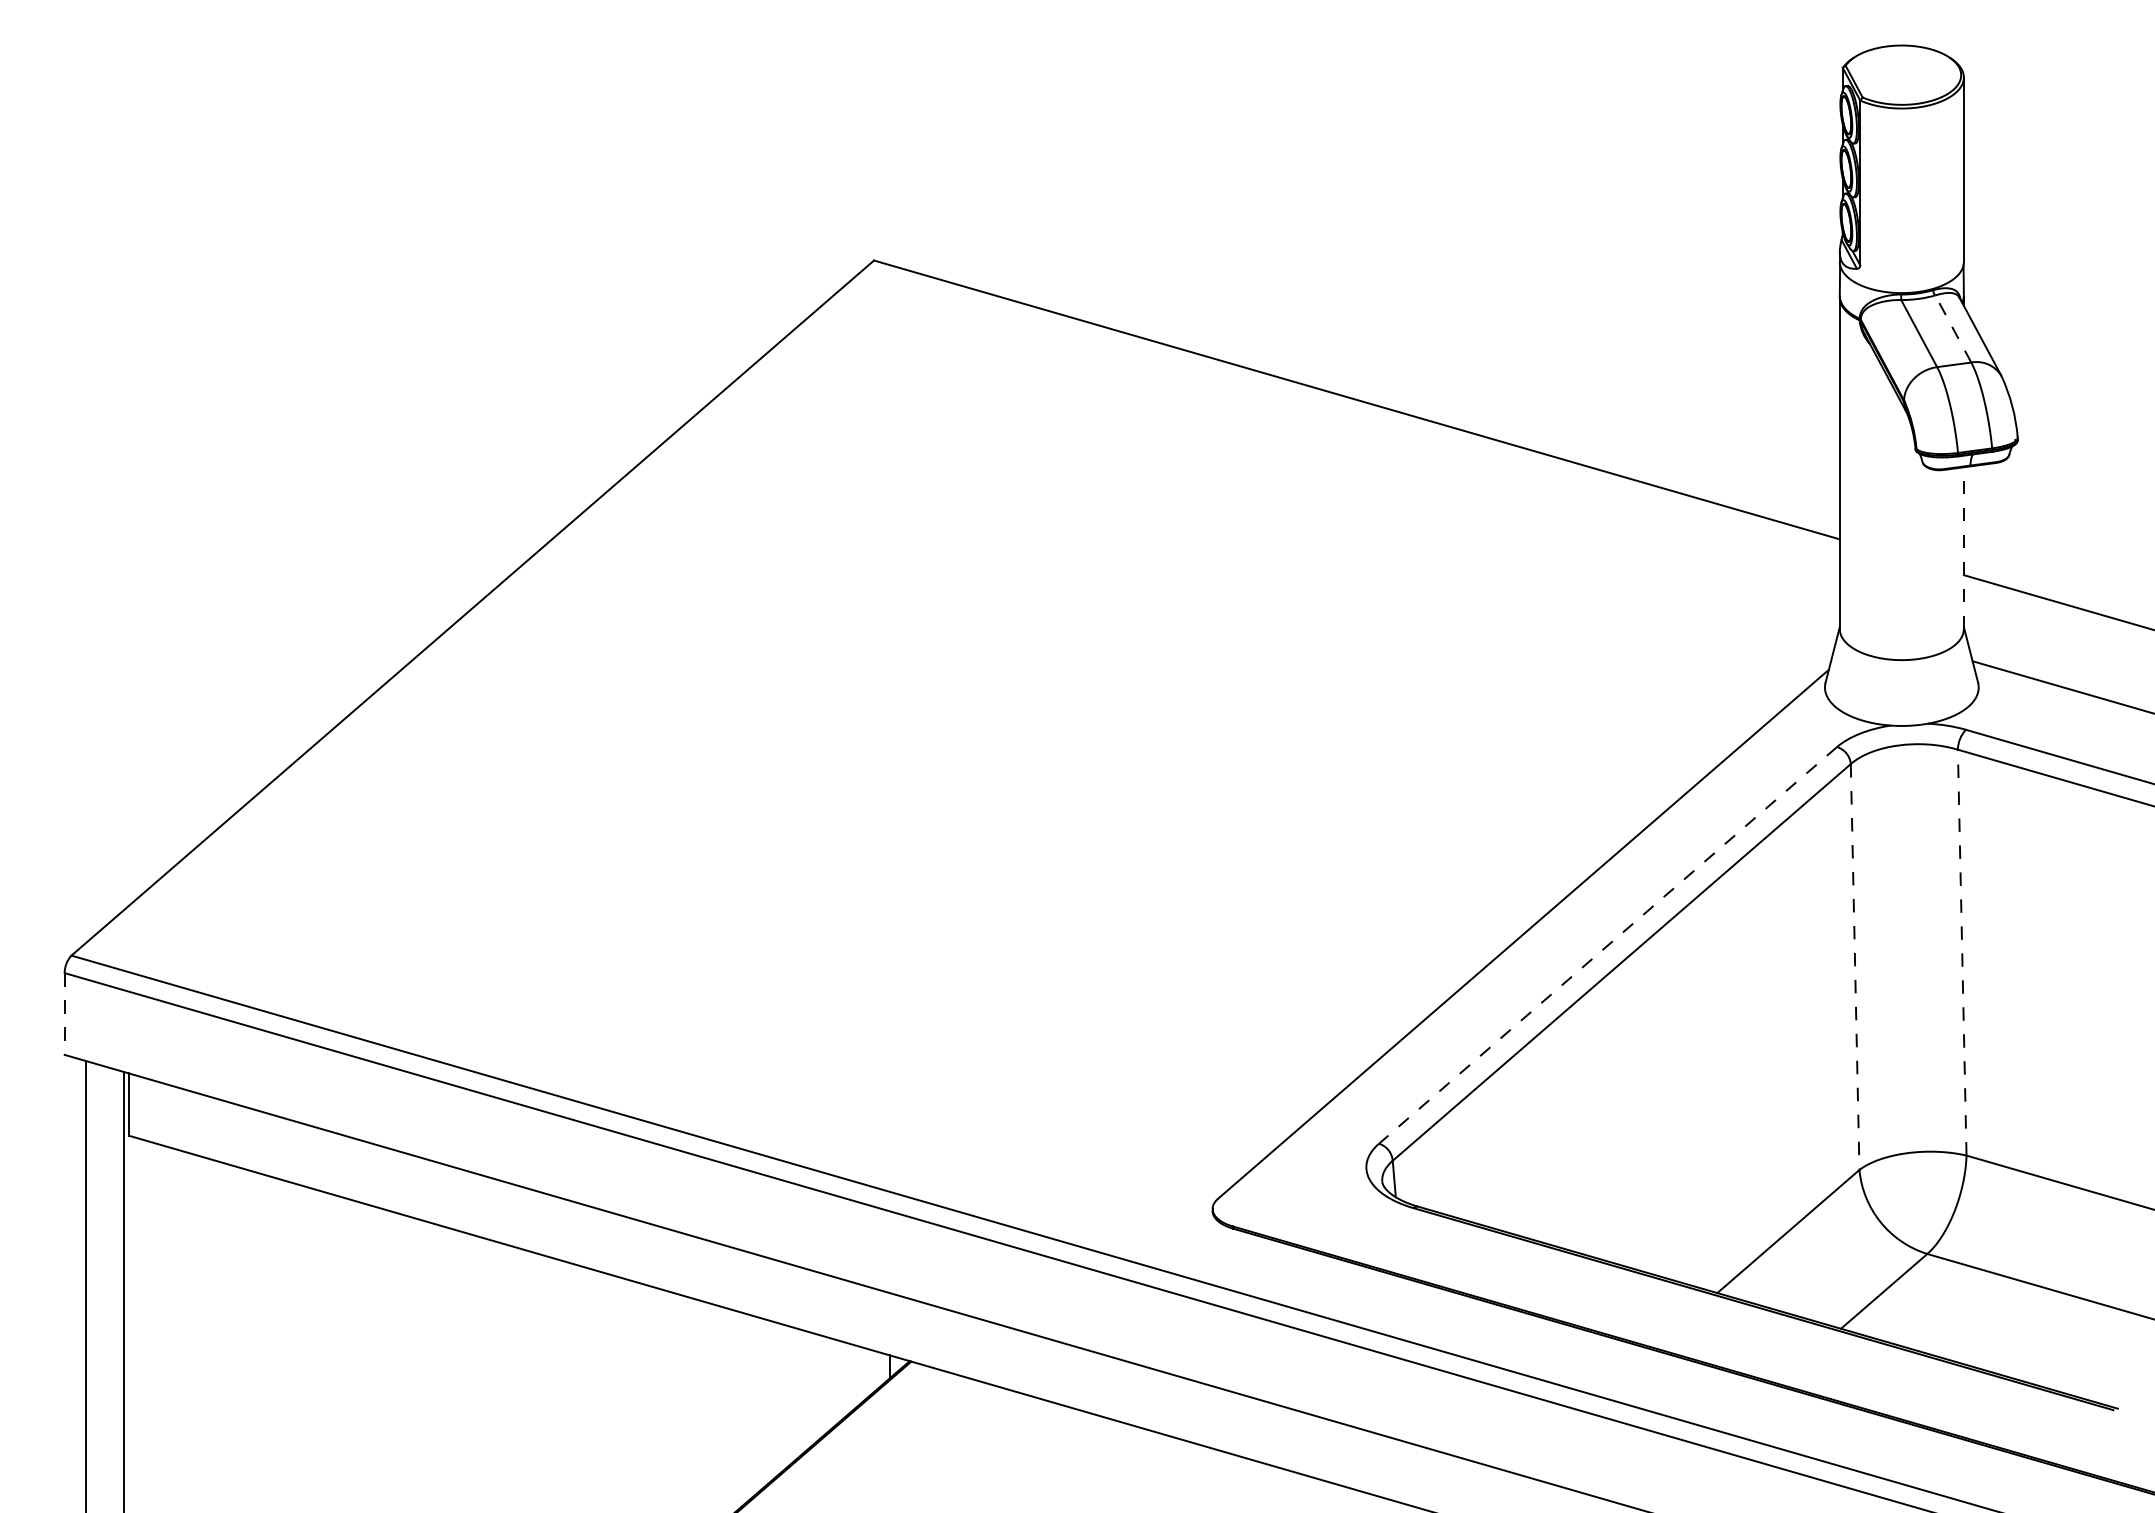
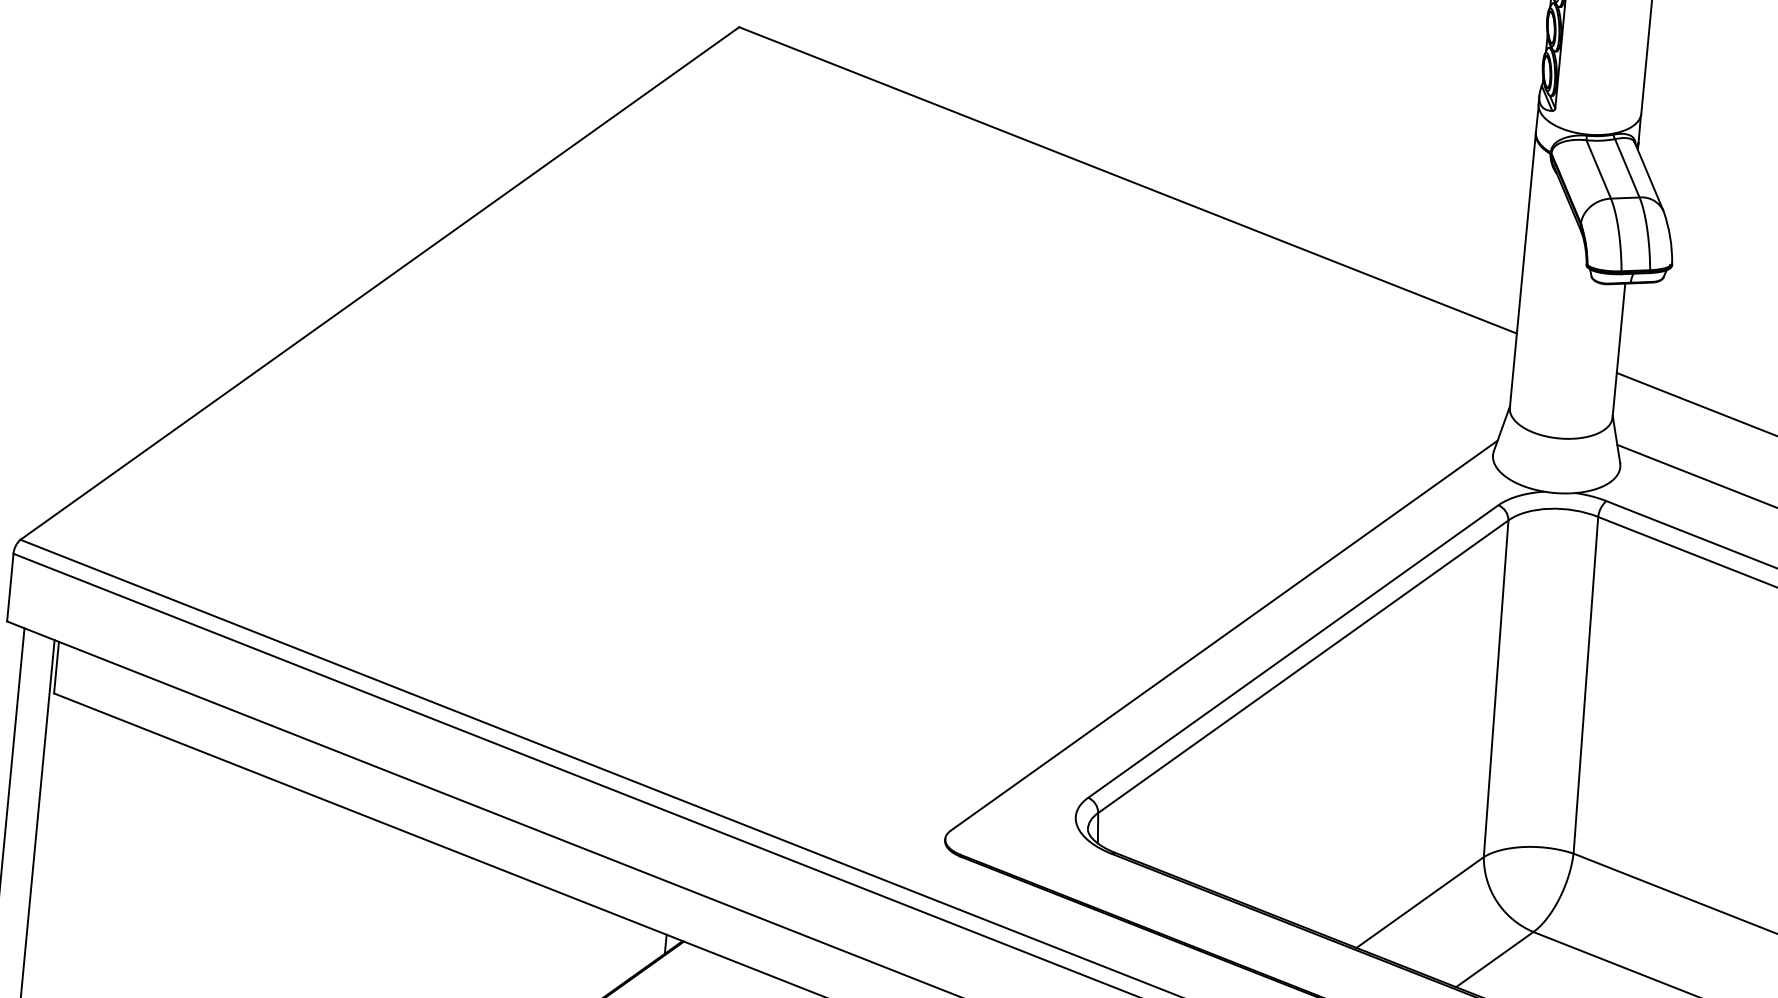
line: (1953, 328) -> (1627, 167), dashed -> solid
line: (1963, 548) -> (1618, 350), dashed -> solid
line: (1608, 945) -> (1293, 651), dashed -> solid
line: (1962, 952) -> (1586, 685), dashed -> solid
line: (1855, 967) -> (1496, 689), dashed -> solid
line: (64, 1014) -> (10, 587), dashed -> solid

